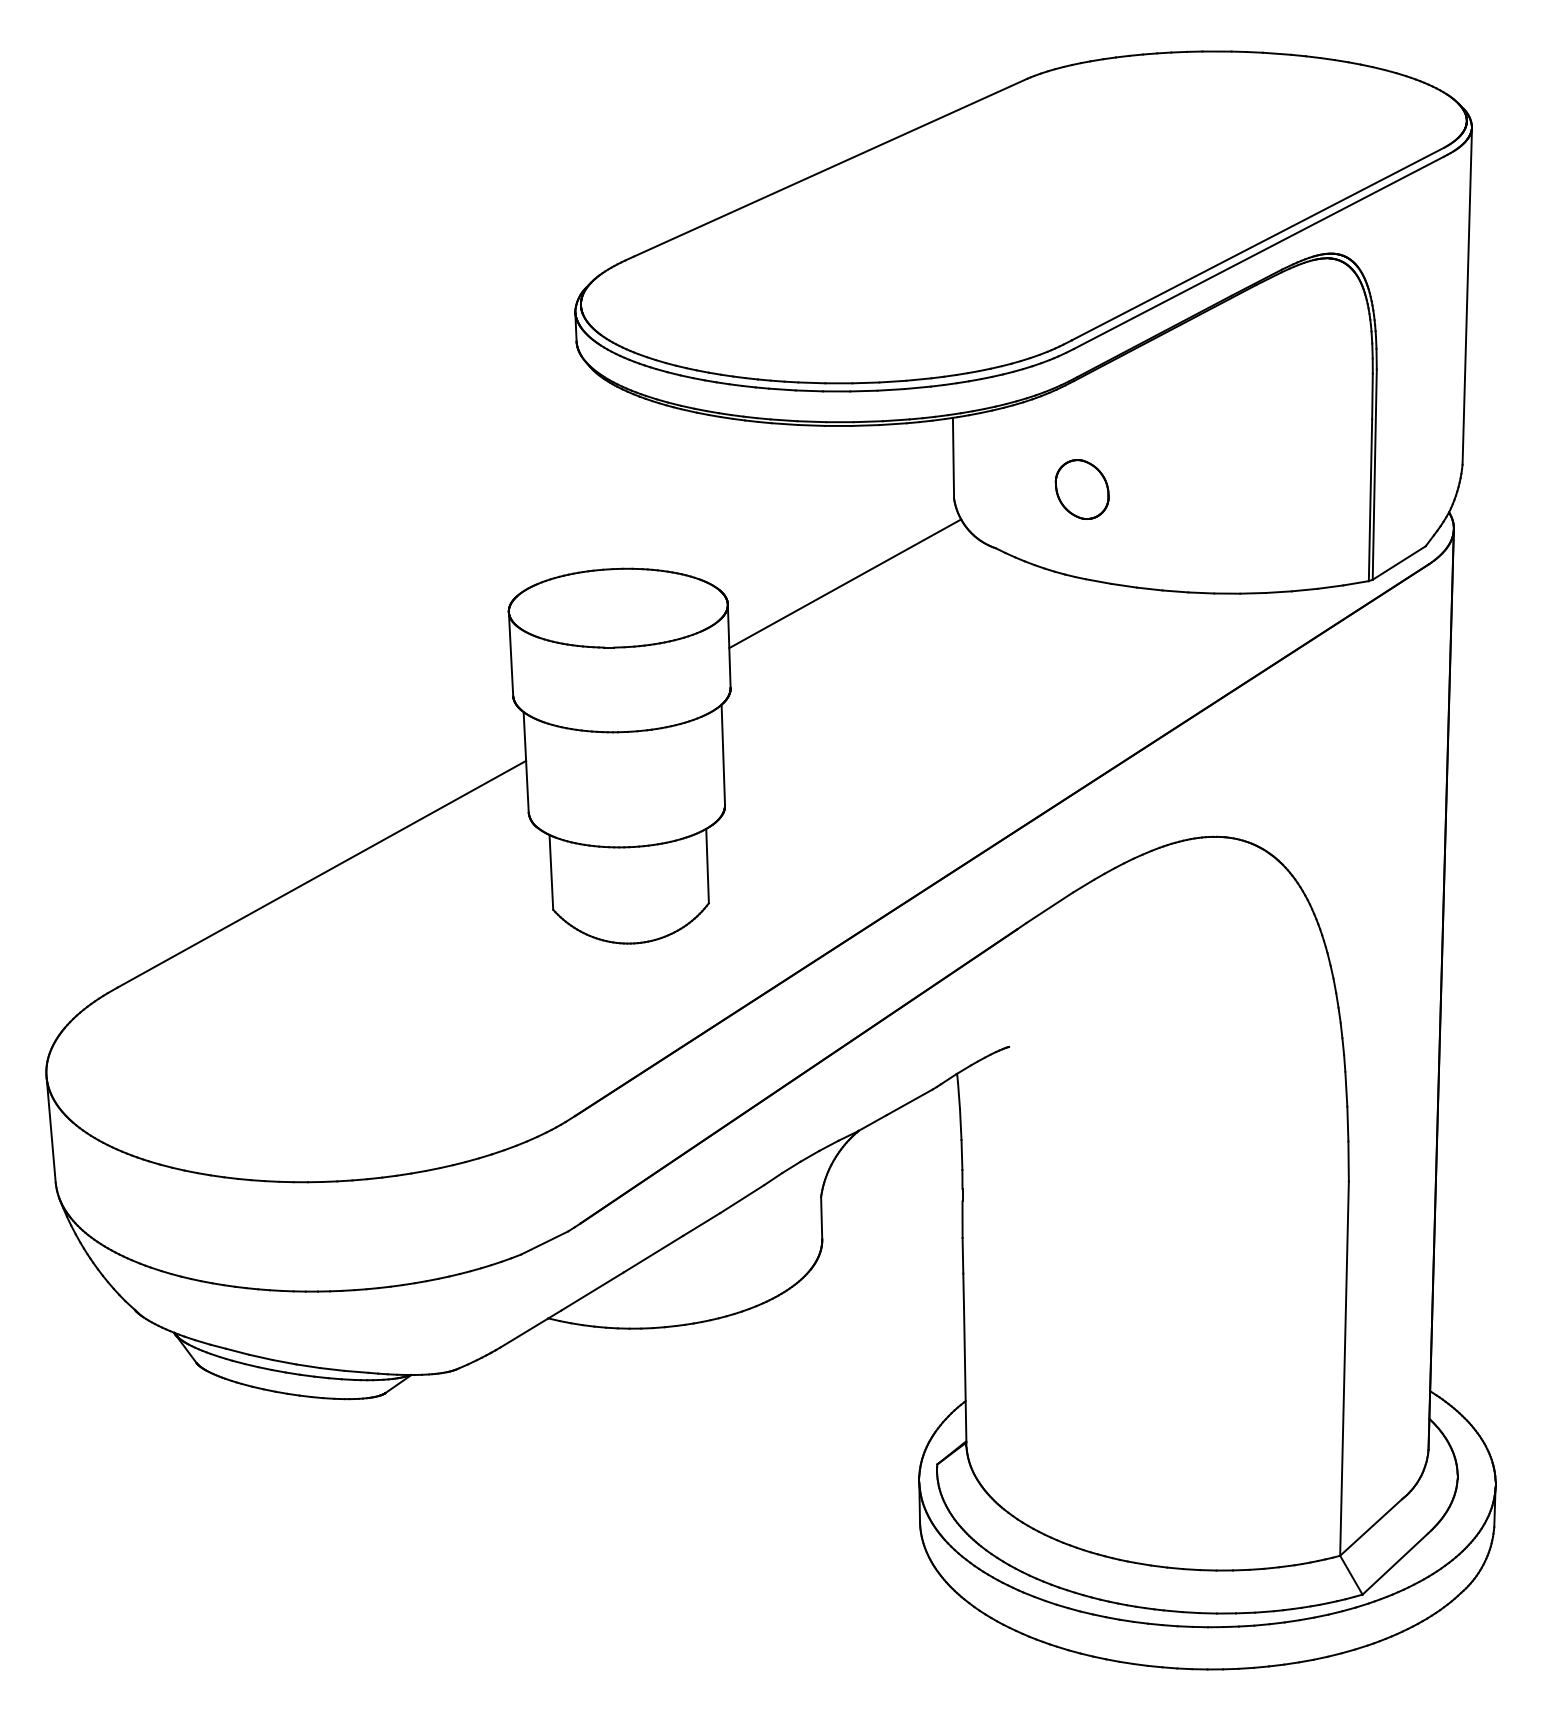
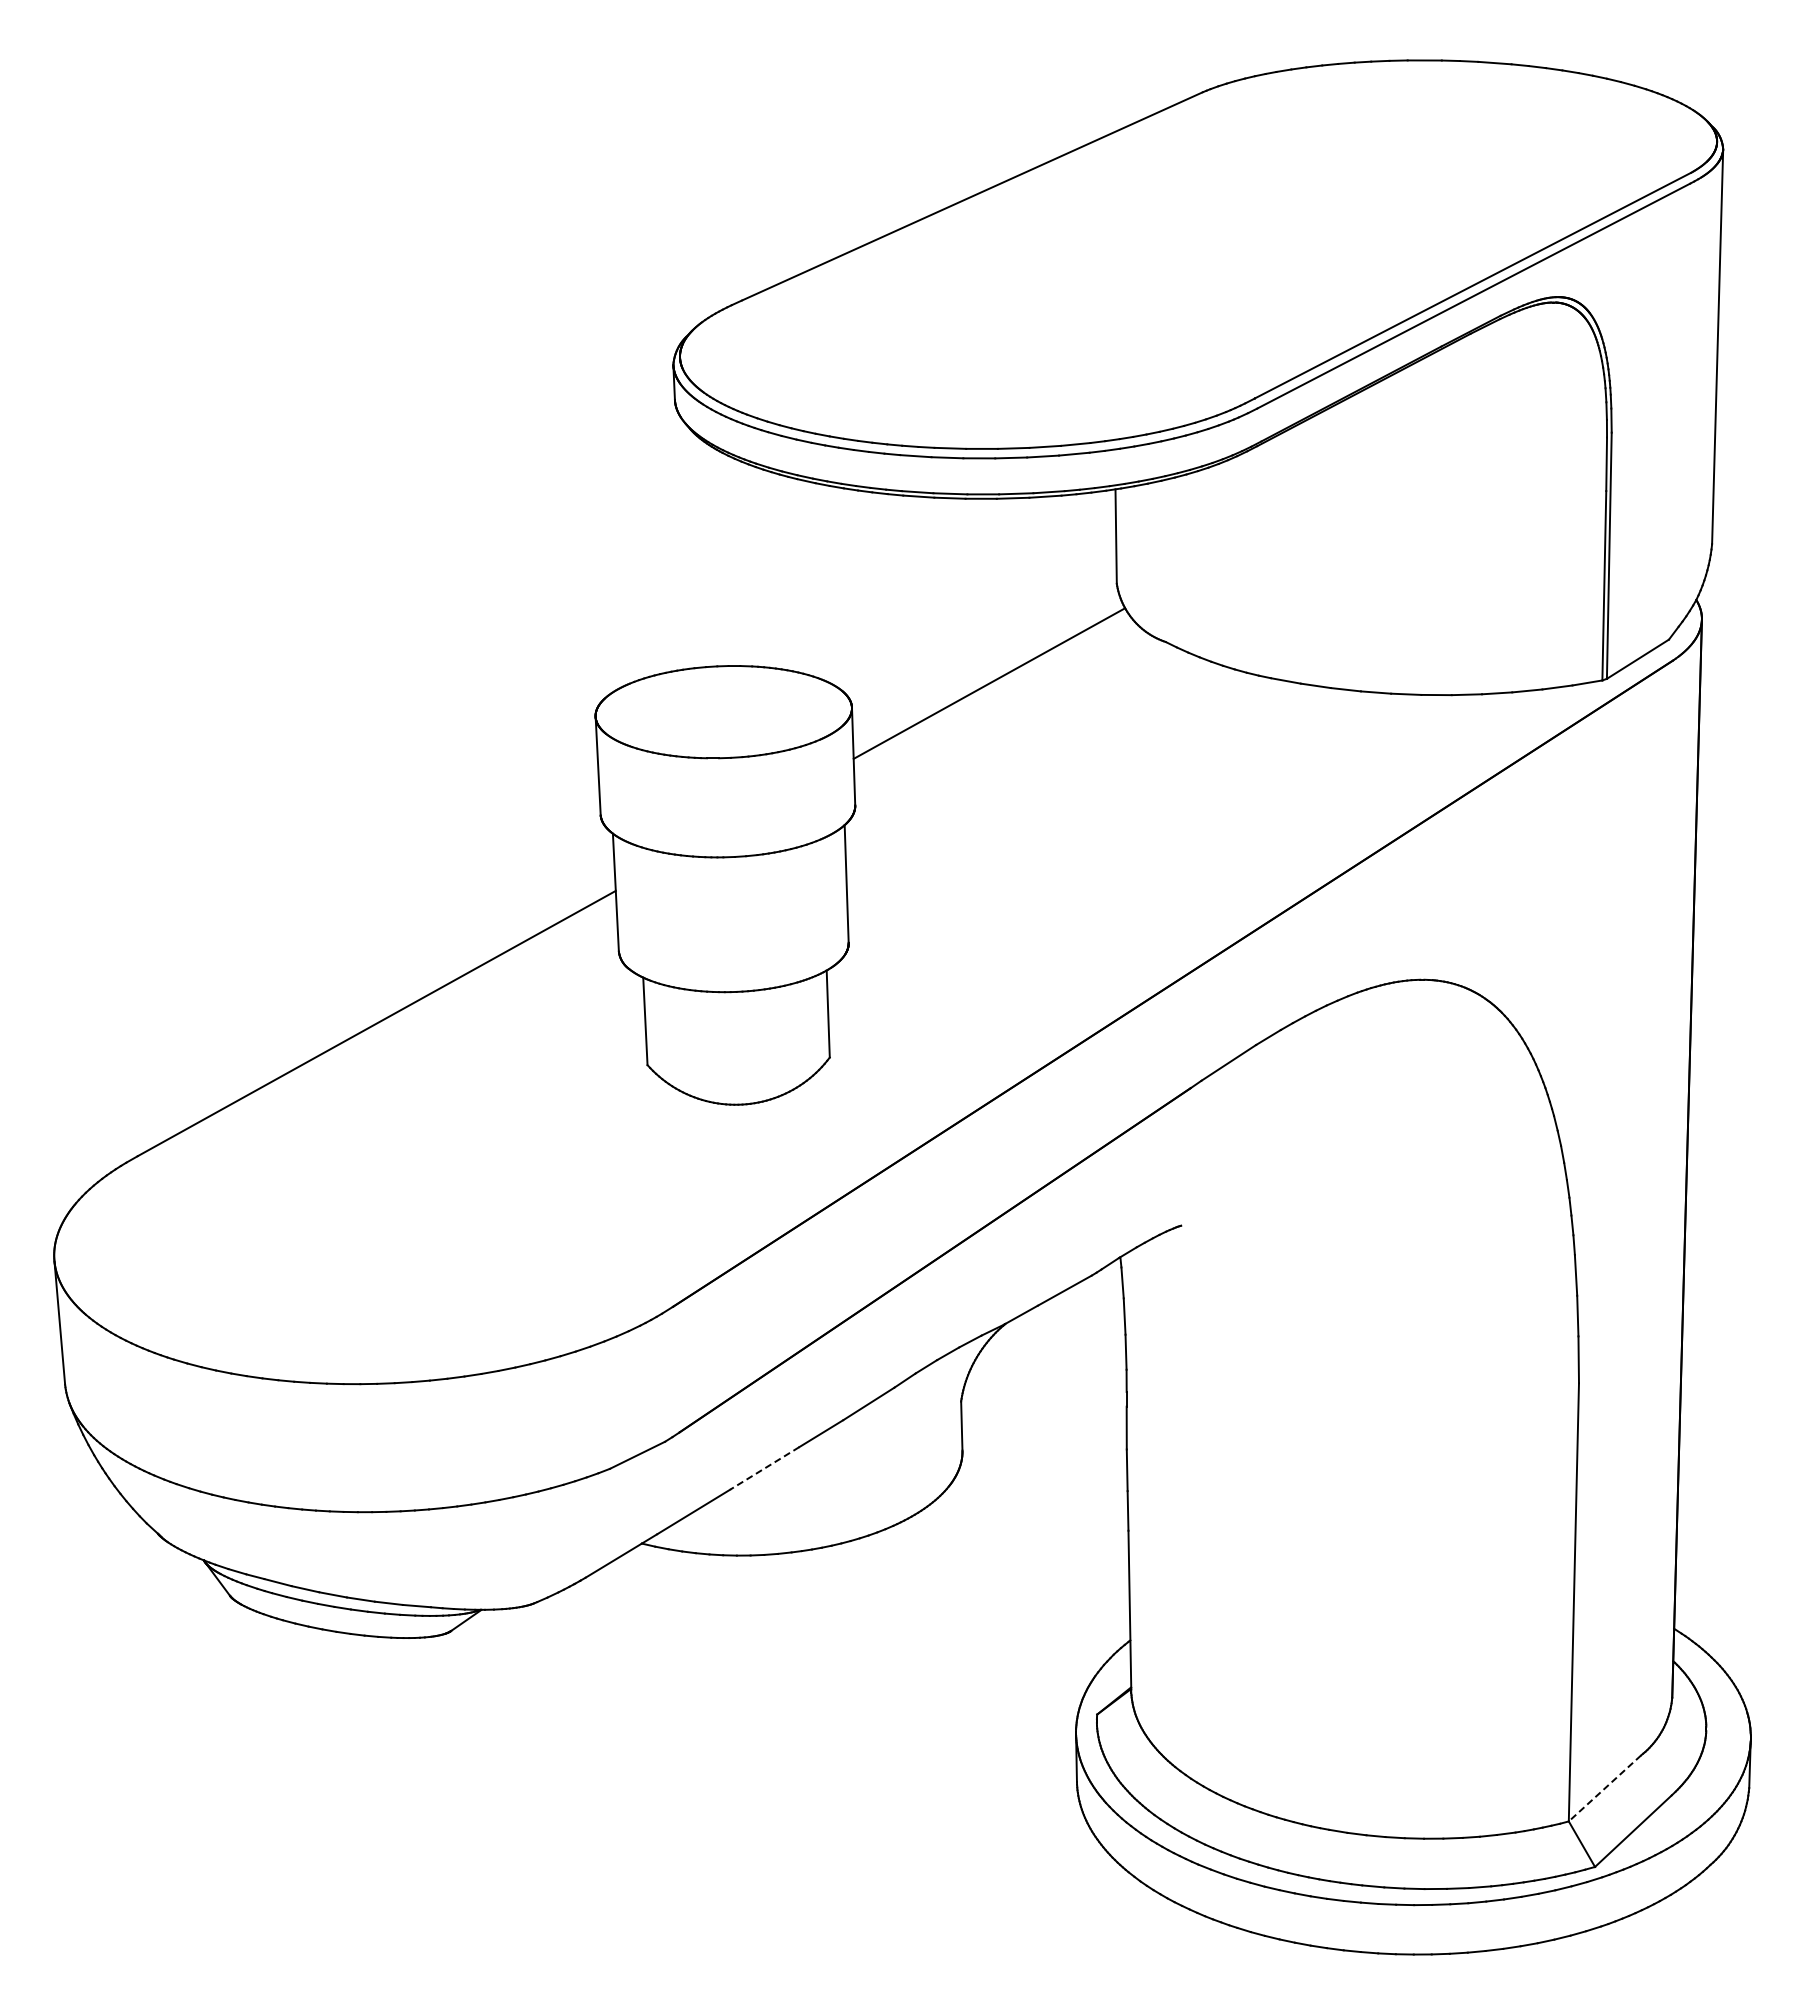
part: (1081, 488) -> (1266, 572), removed
line: (653, 1254) -> (764, 1468), solid -> dashed
line: (1370, 1527) -> (1604, 1788), solid -> dashed

